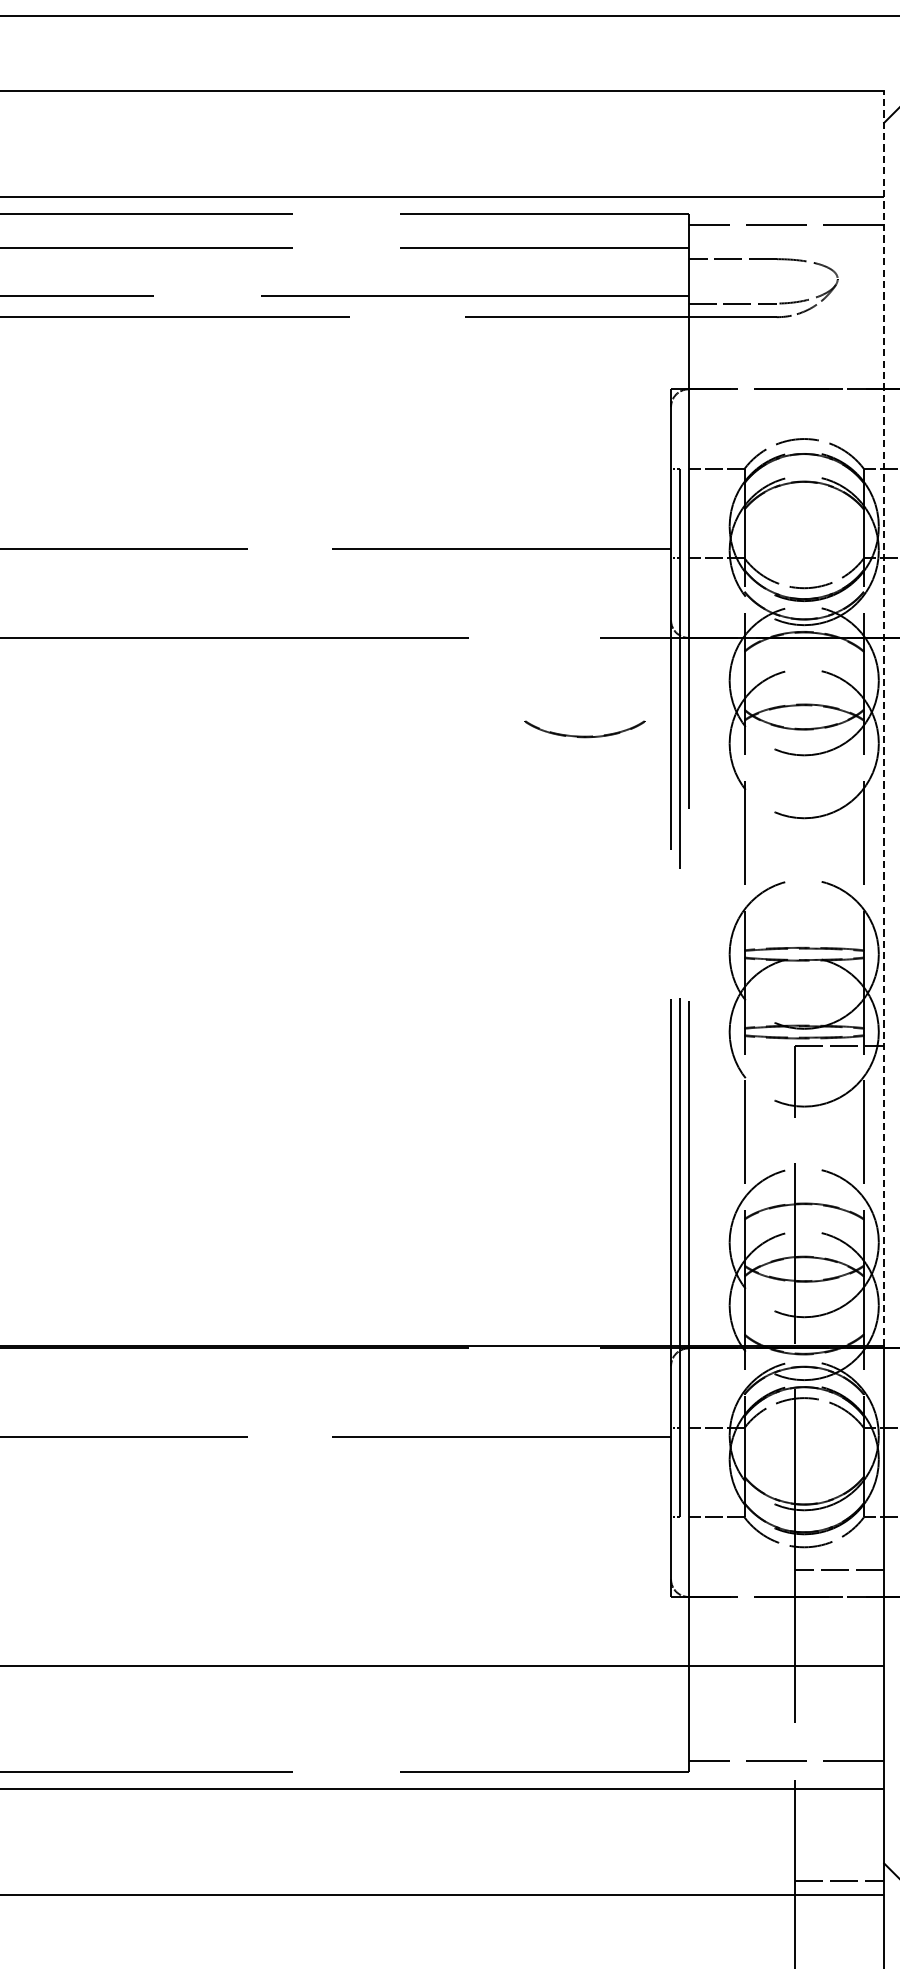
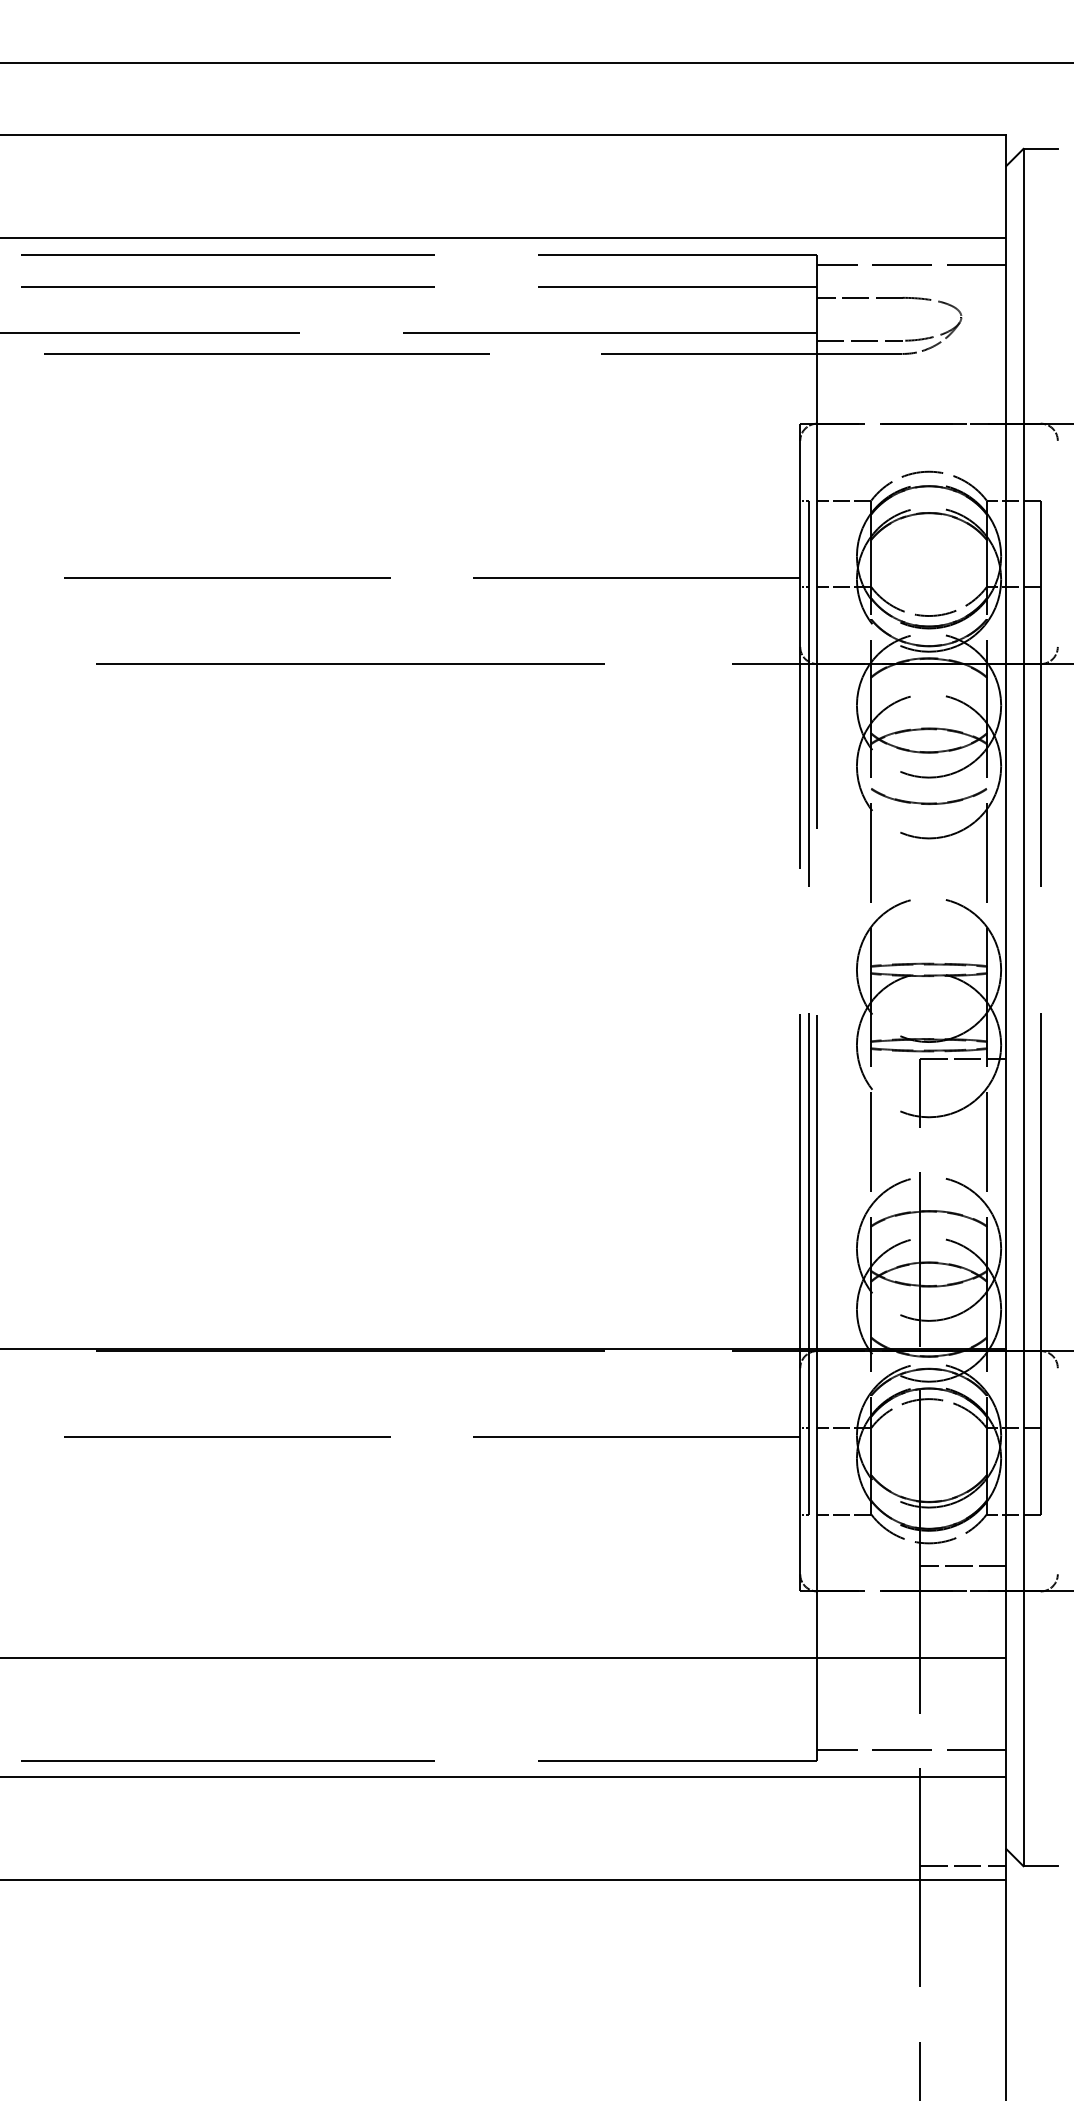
line: (884, 719) -> (1006, 742), dashed -> solid
part: (585, 729) -> (929, 796), moved

